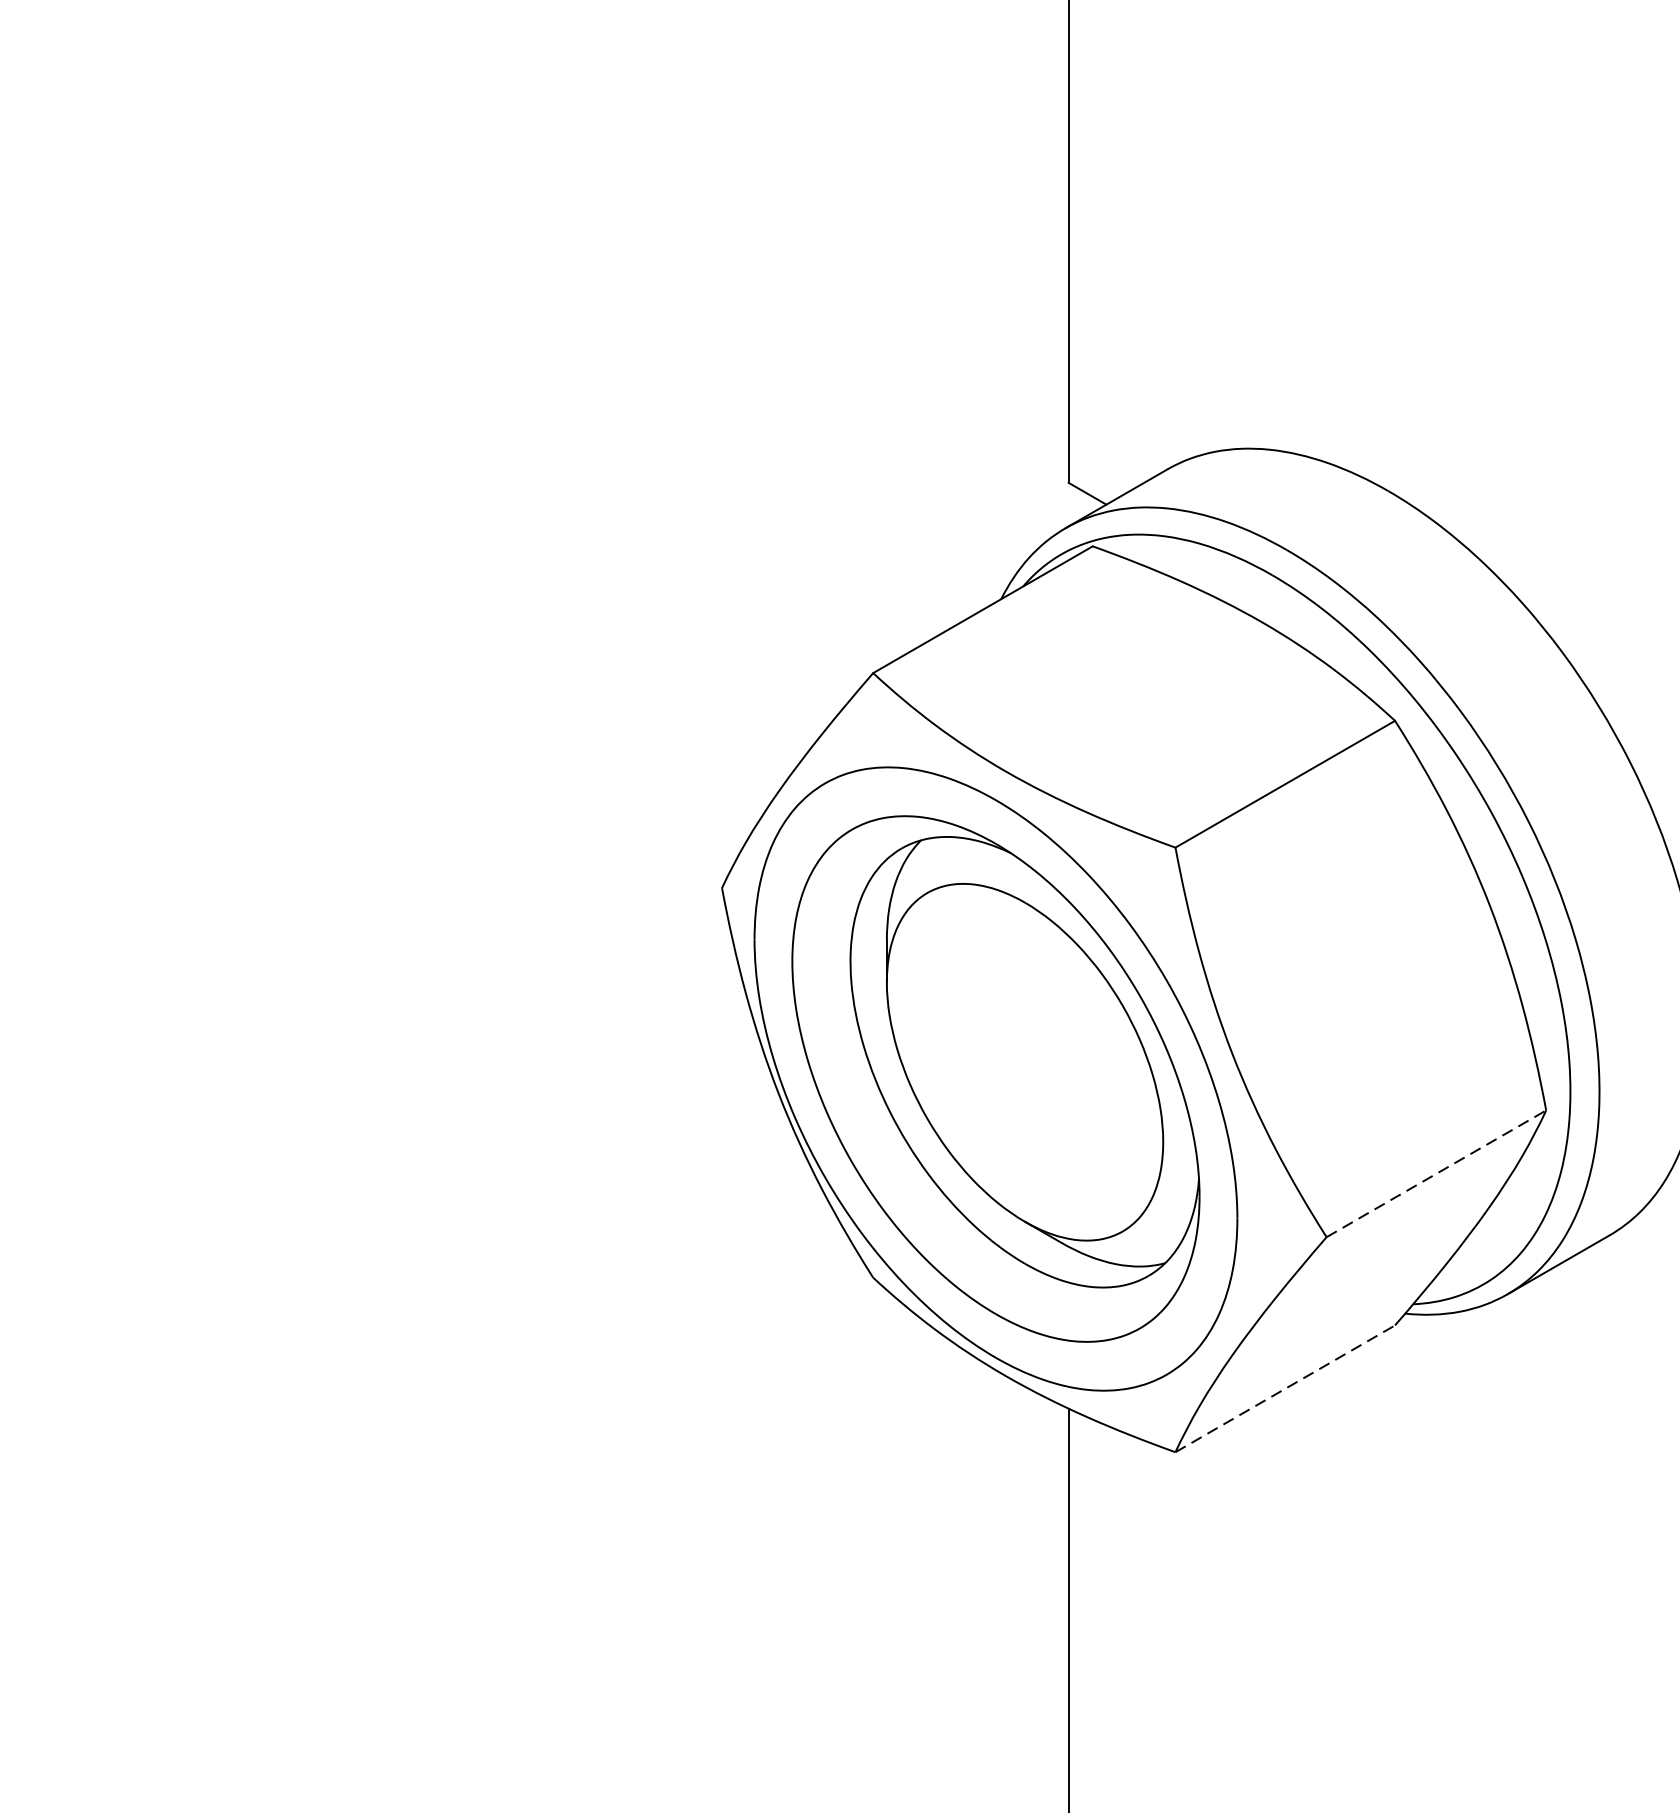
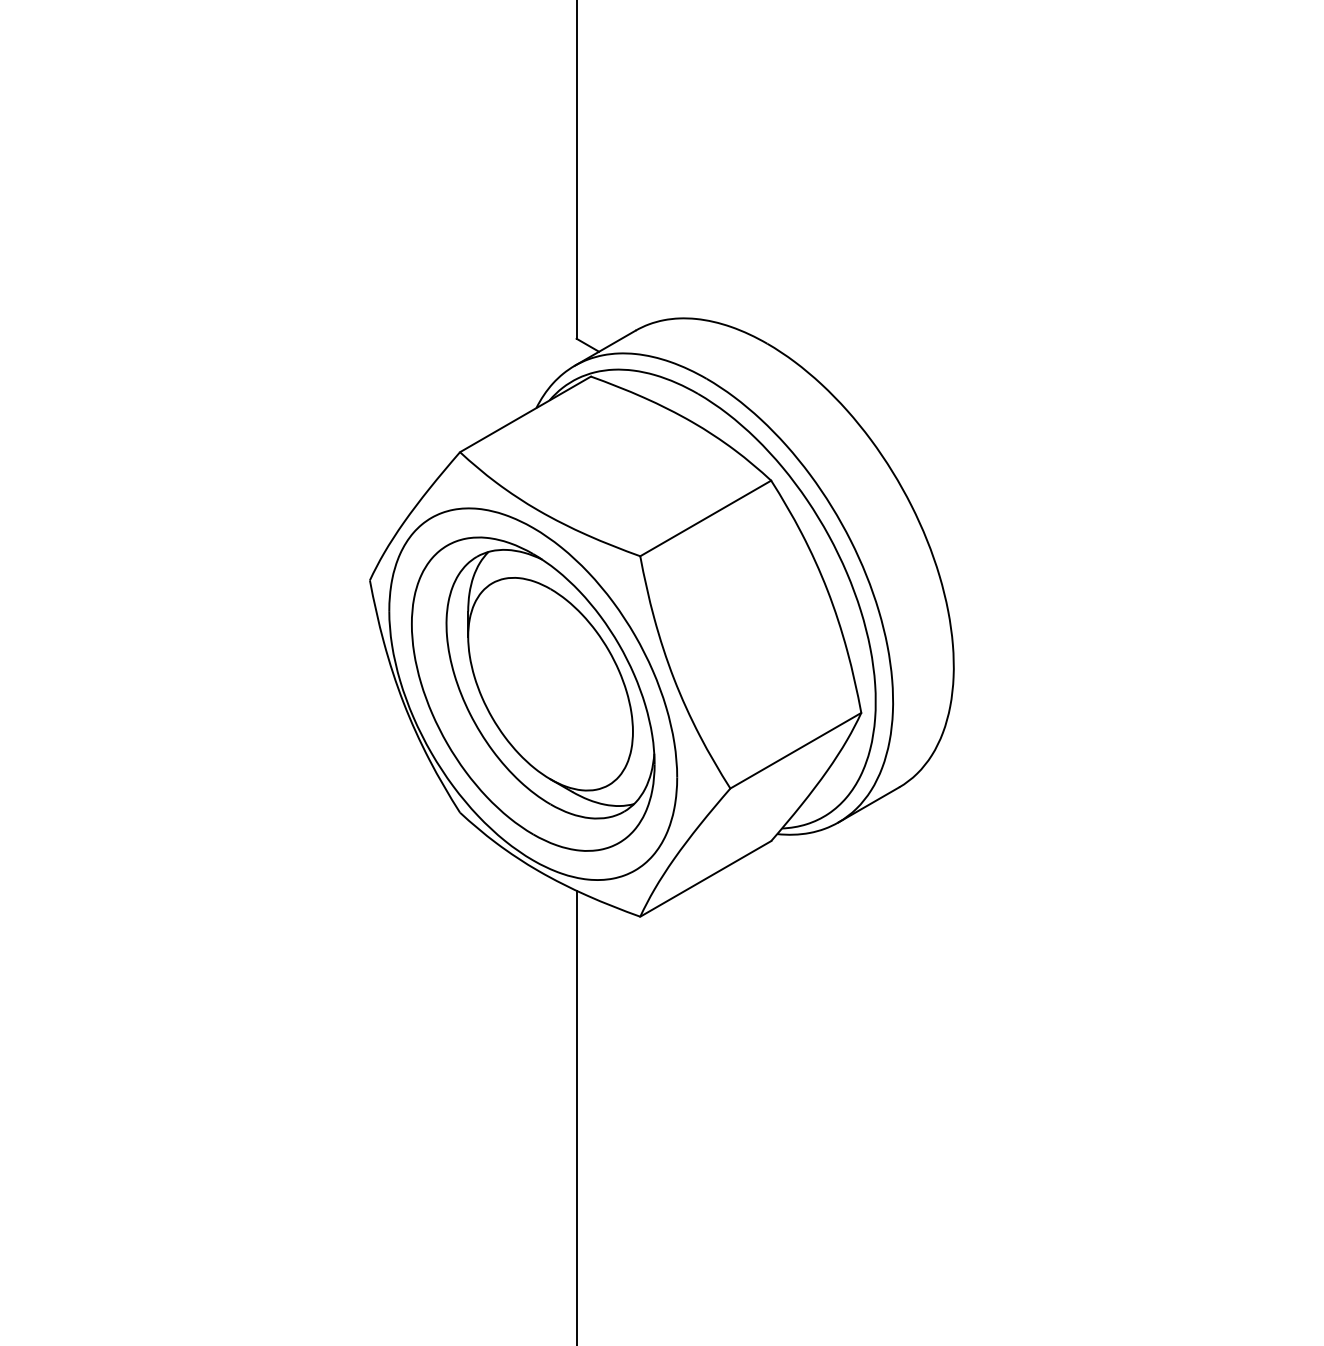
line: (1435, 1173) -> (795, 750), dashed -> solid
line: (1284, 1388) -> (705, 878), dashed -> solid

